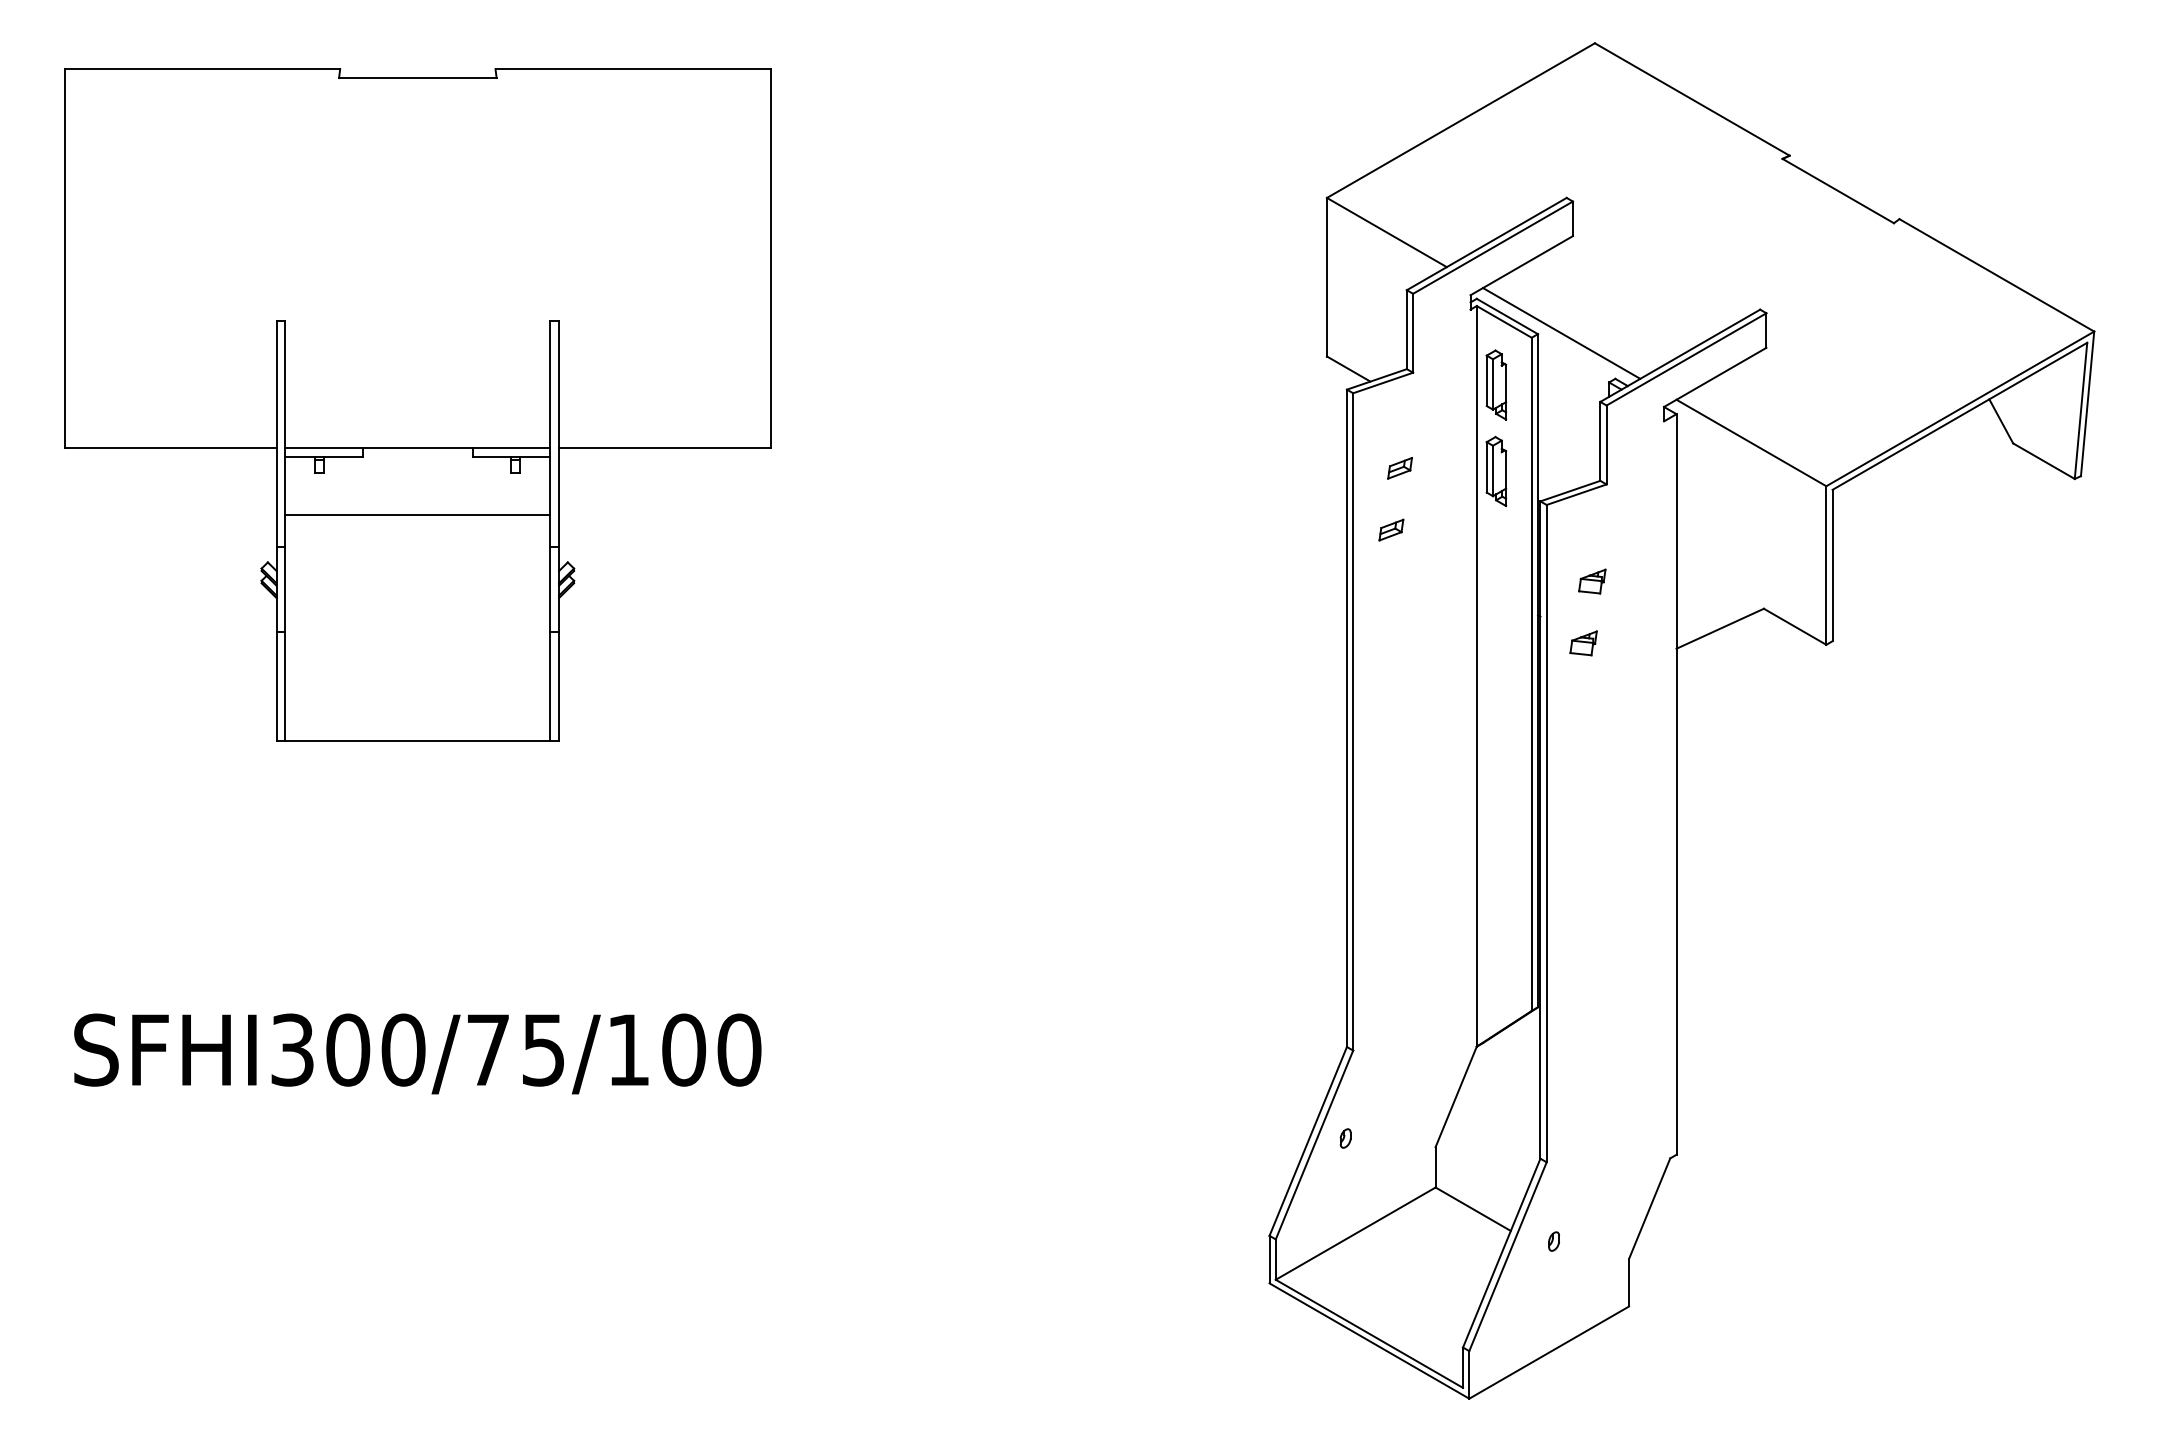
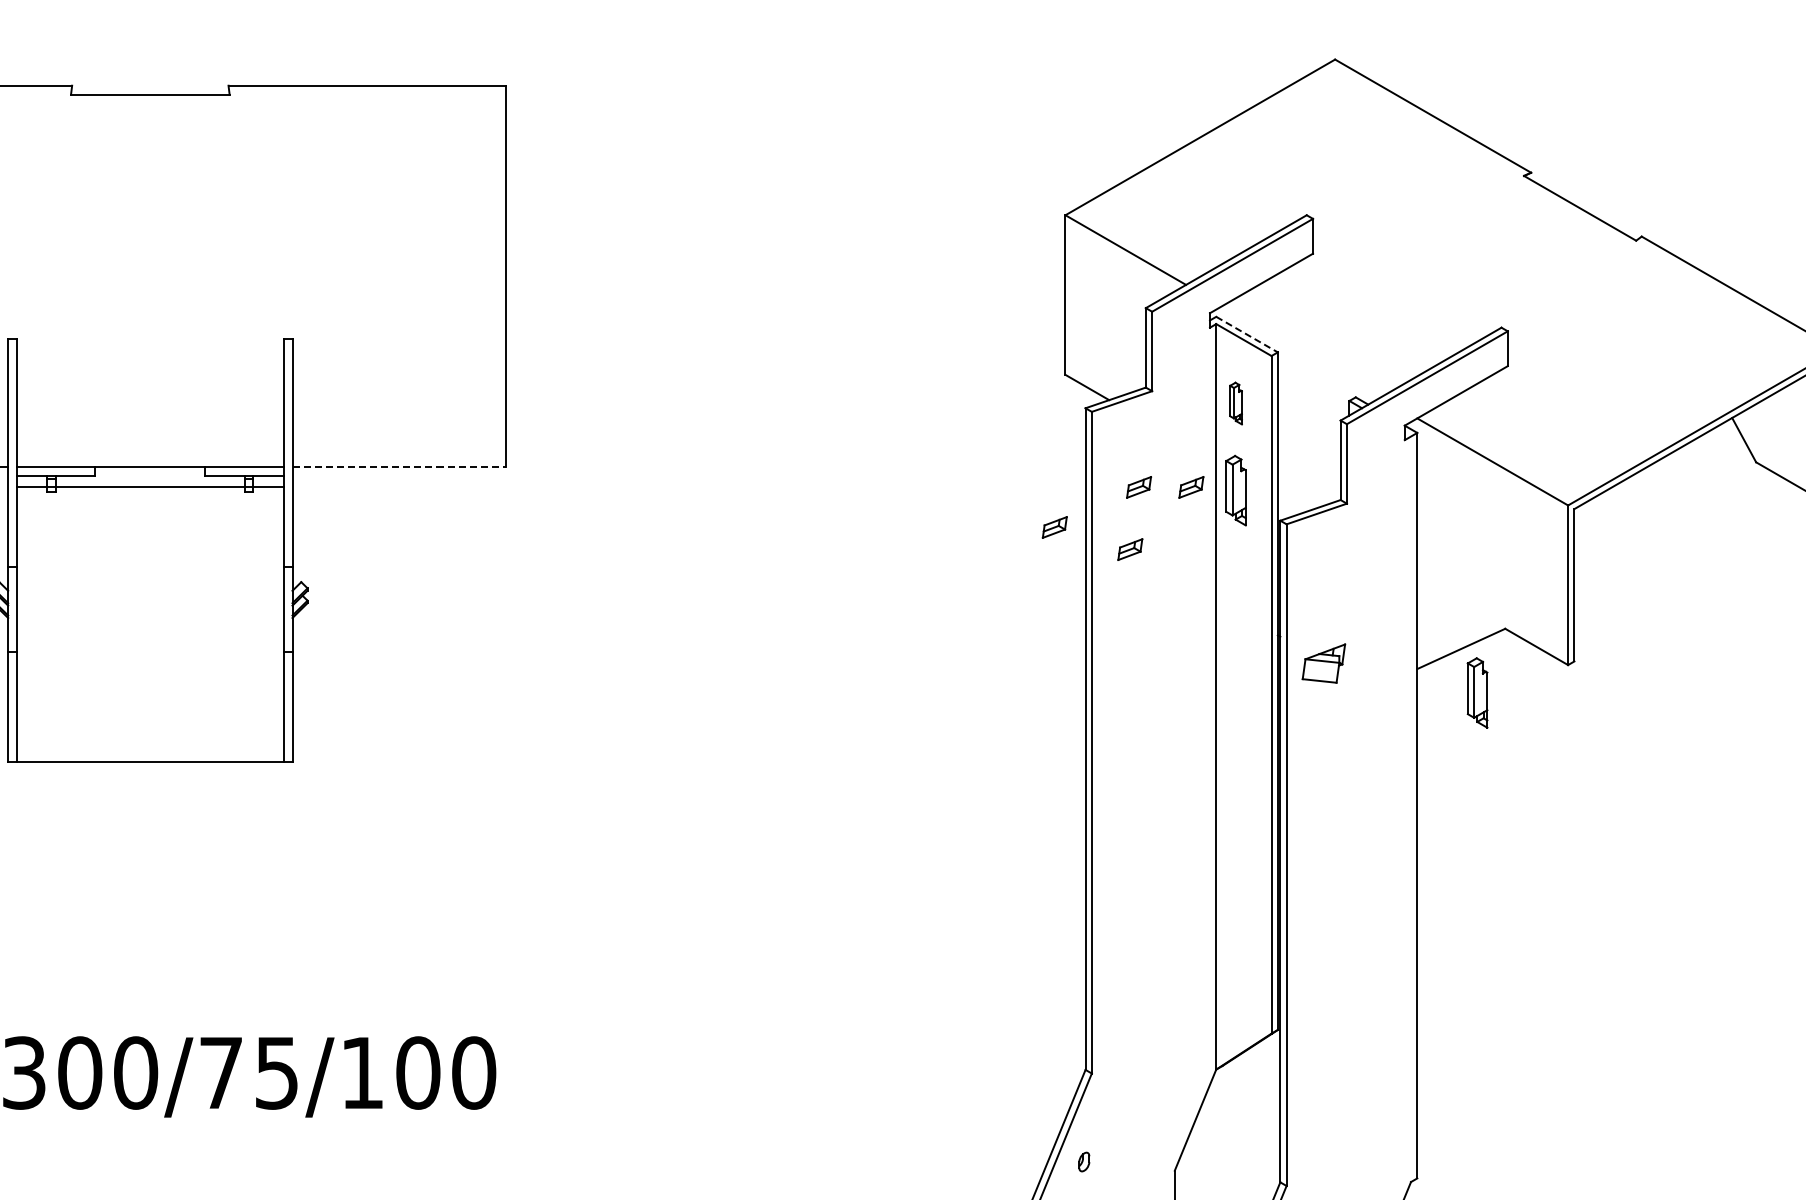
line: (1507, 316) -> (1247, 334), solid -> dashed
line: (1561, 333) -> (1301, 351), removed
part: (1496, 384) -> (1236, 403), size x0.6
line: (665, 448) -> (399, 467), solid -> dashed
part: (1451, 468) -> (1190, 487), added
part: (1316, 507) -> (1054, 526), added
line: (417, 515) -> (149, 487), moved
part: (1592, 581) -> (1332, 601), removed
part: (1583, 643) -> (1323, 663), size x1.6
part: (1736, 672) -> (1477, 692), added

